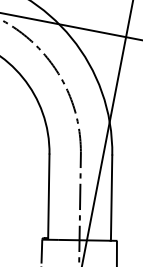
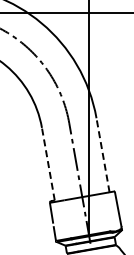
line: (48, 196) -> (48, 164), solid -> dashed
line: (112, 198) -> (103, 155), solid -> dashed

